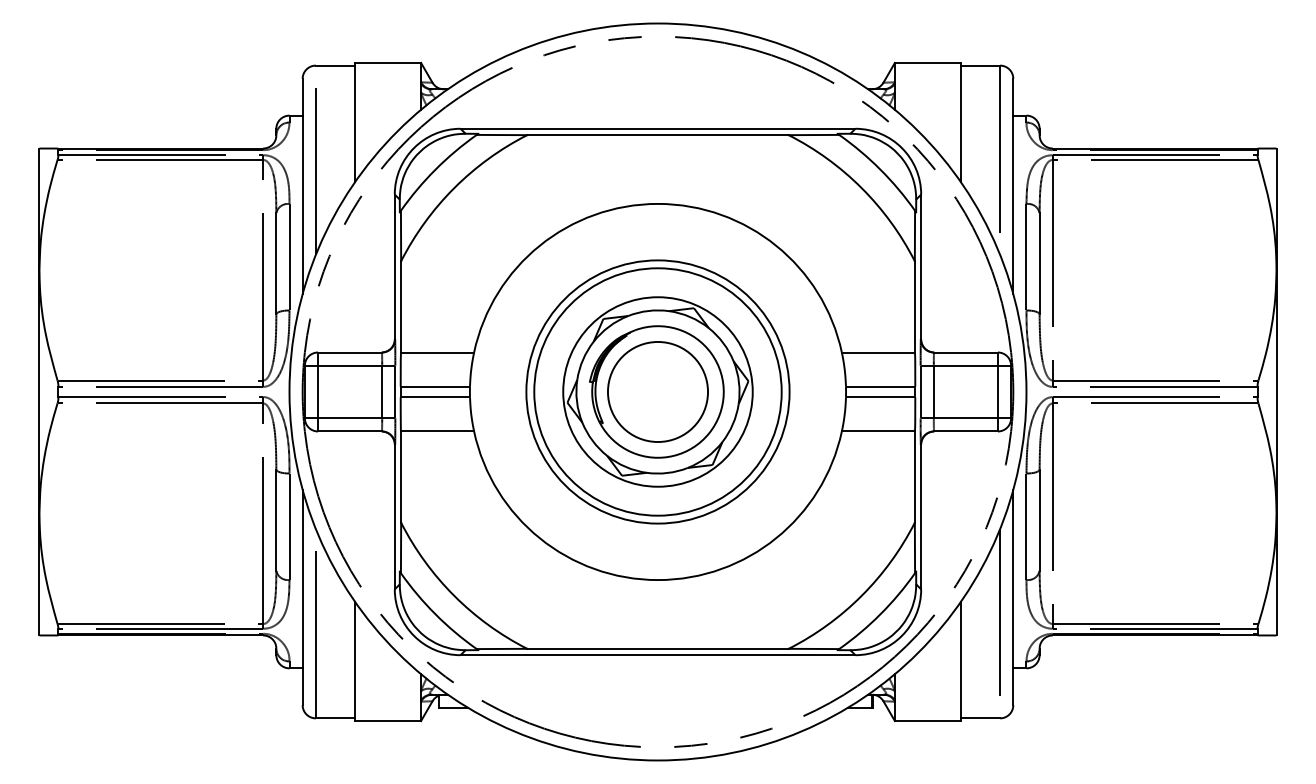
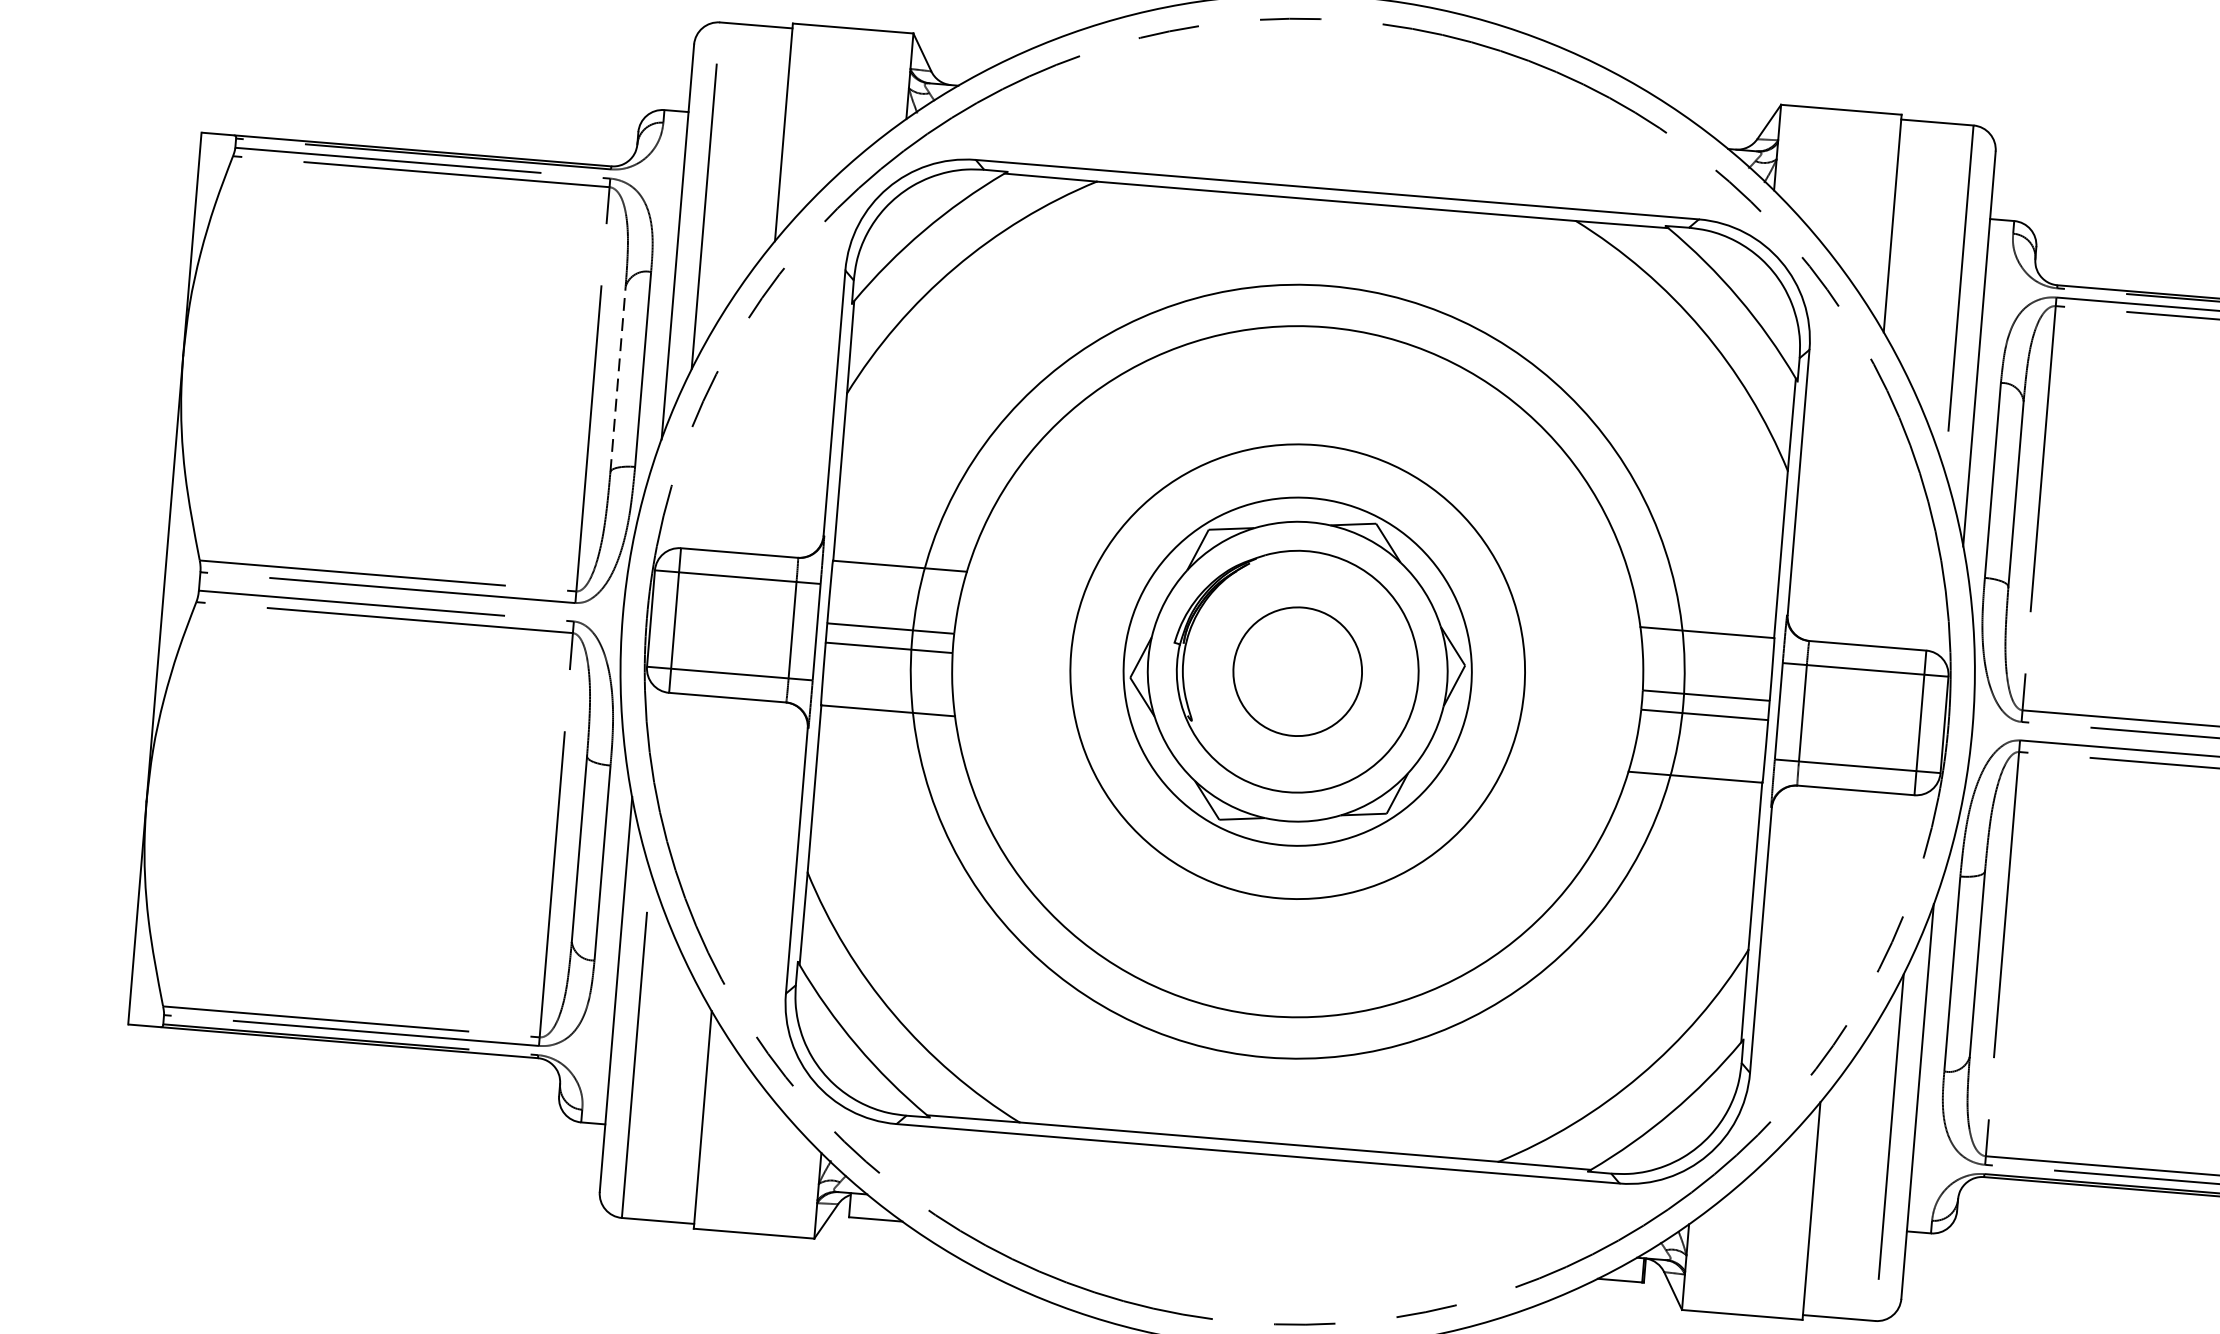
line: (276, 263) -> (618, 378), solid -> dashed
circle: (657, 391) -> (1296, 670), size x0.7
circle: (657, 391) -> (1296, 670), size x1.6

